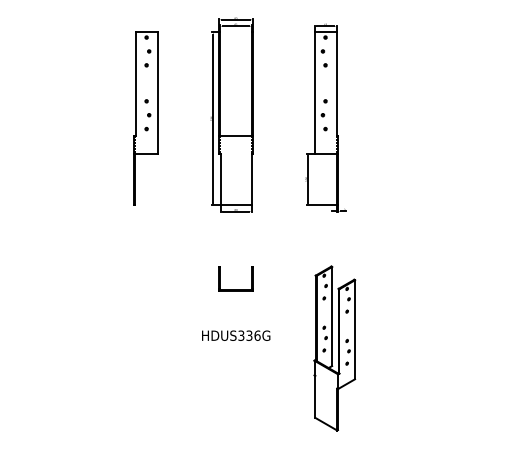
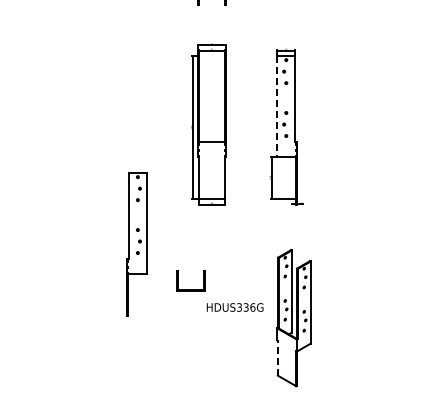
line: (314, 93) -> (277, 106), solid -> dashed
part: (144, 118) -> (136, 244), moved
part: (235, 288) -> (190, 289), moved
text: (235, 335) -> (234, 307), moved
line: (314, 396) -> (277, 357), solid -> dashed

